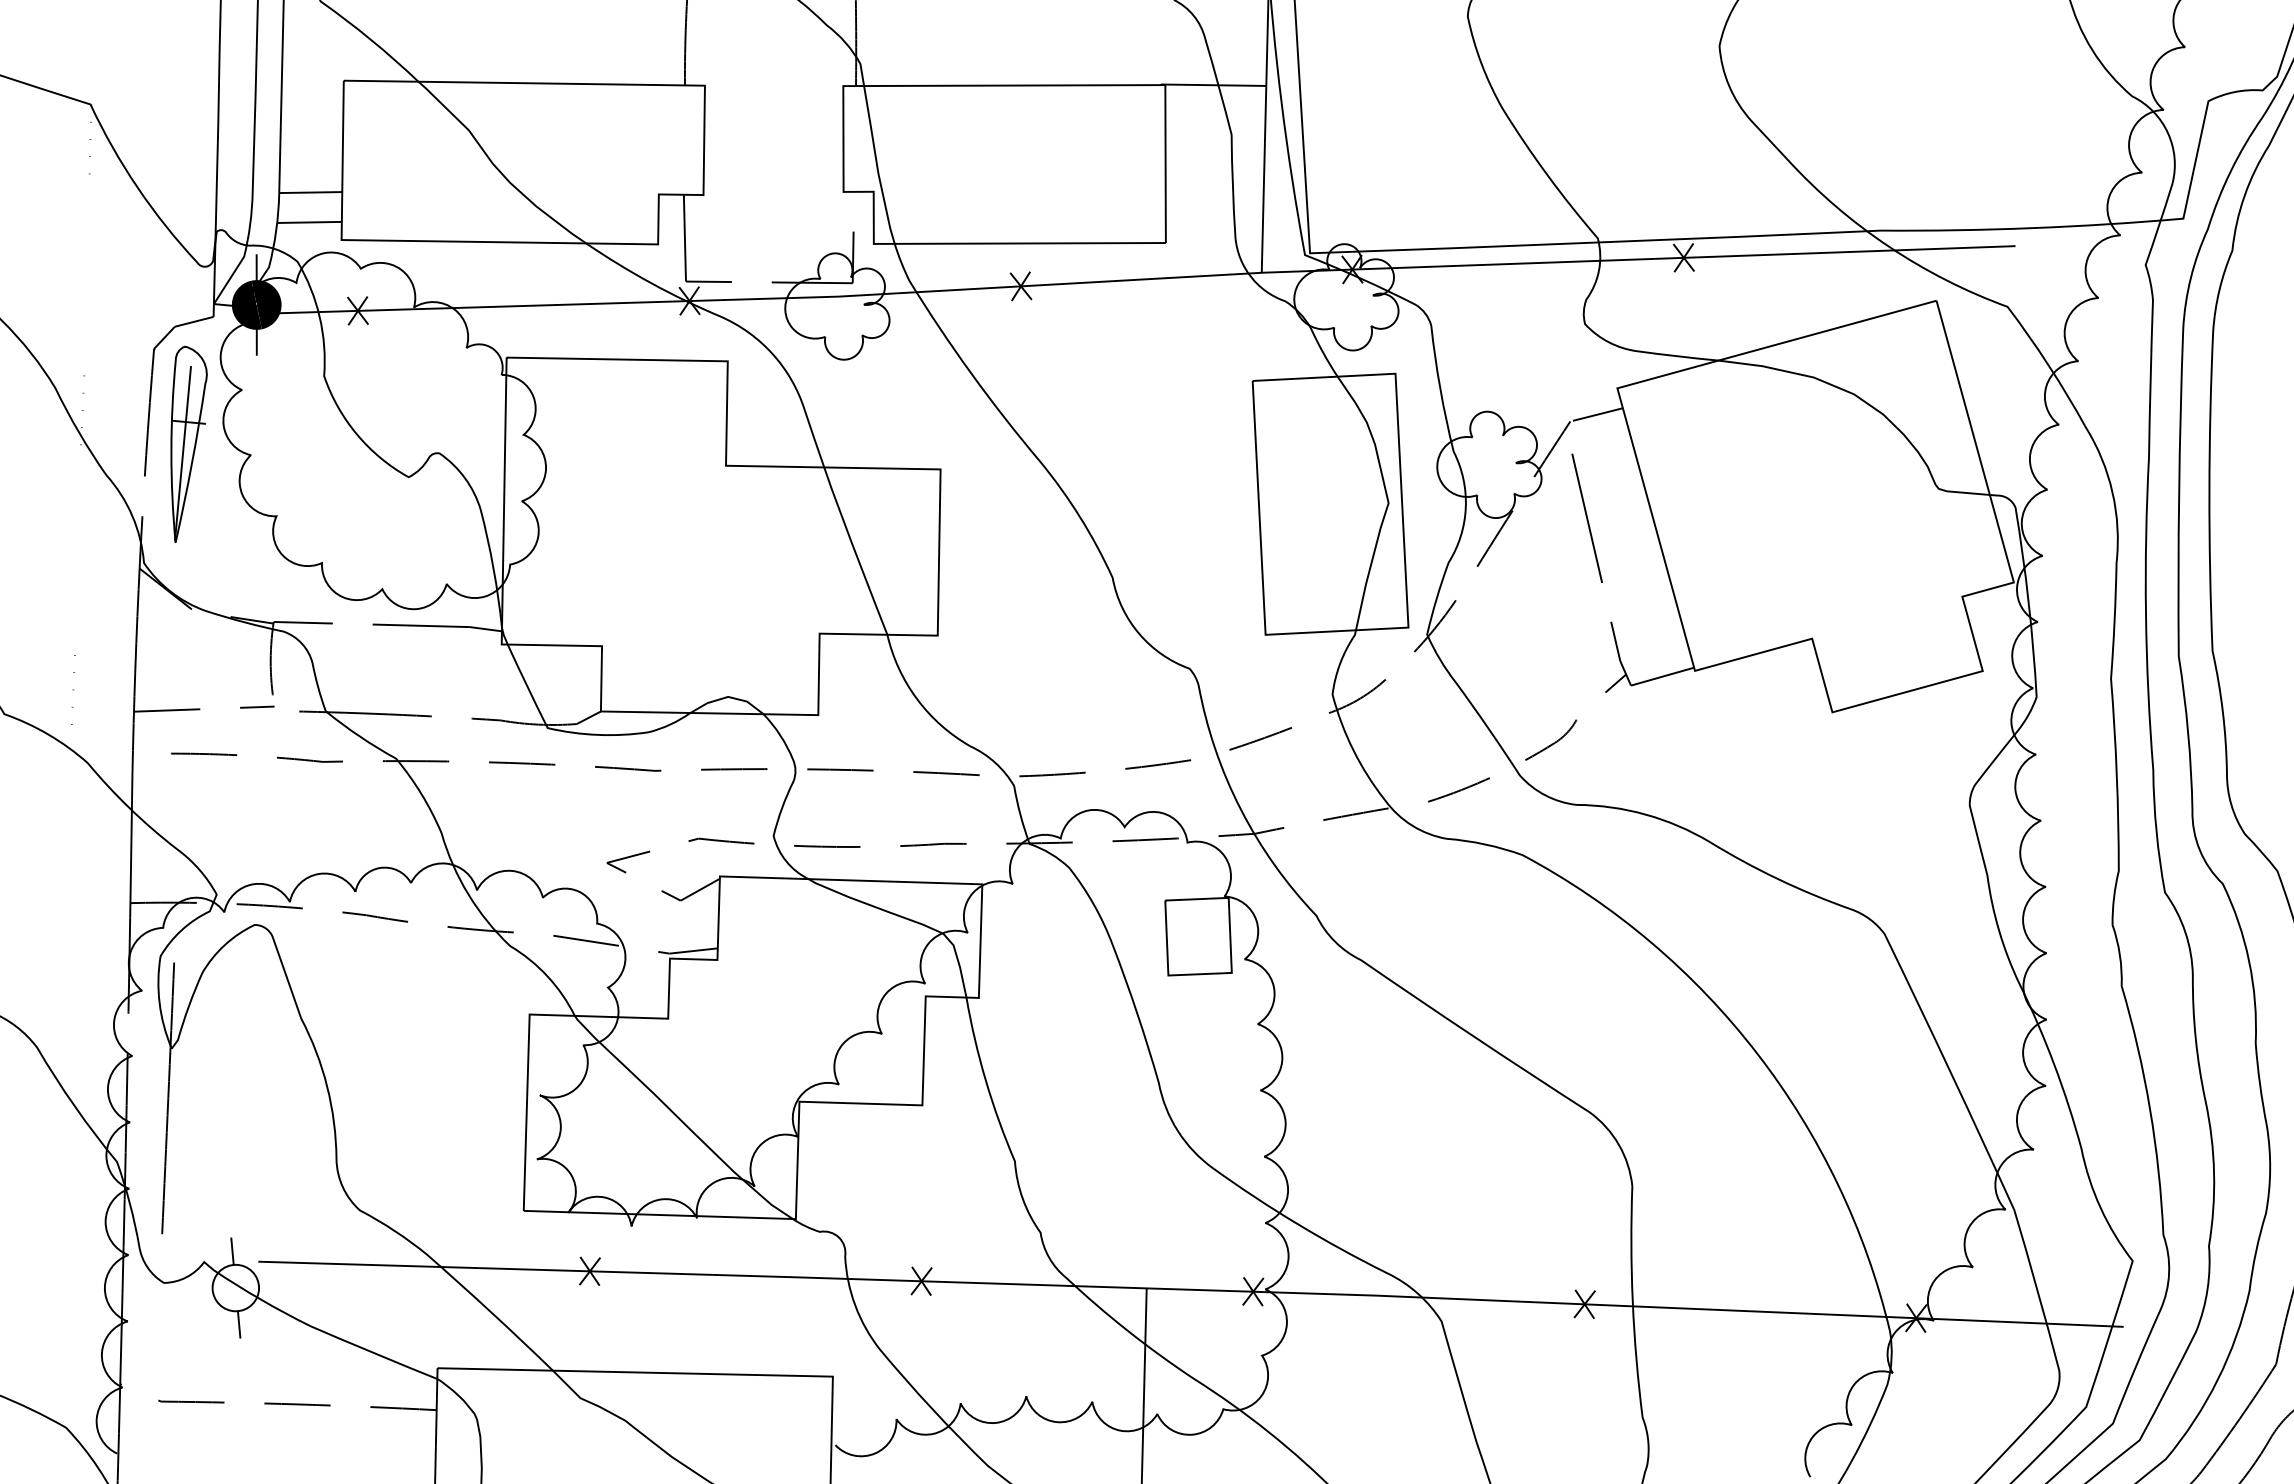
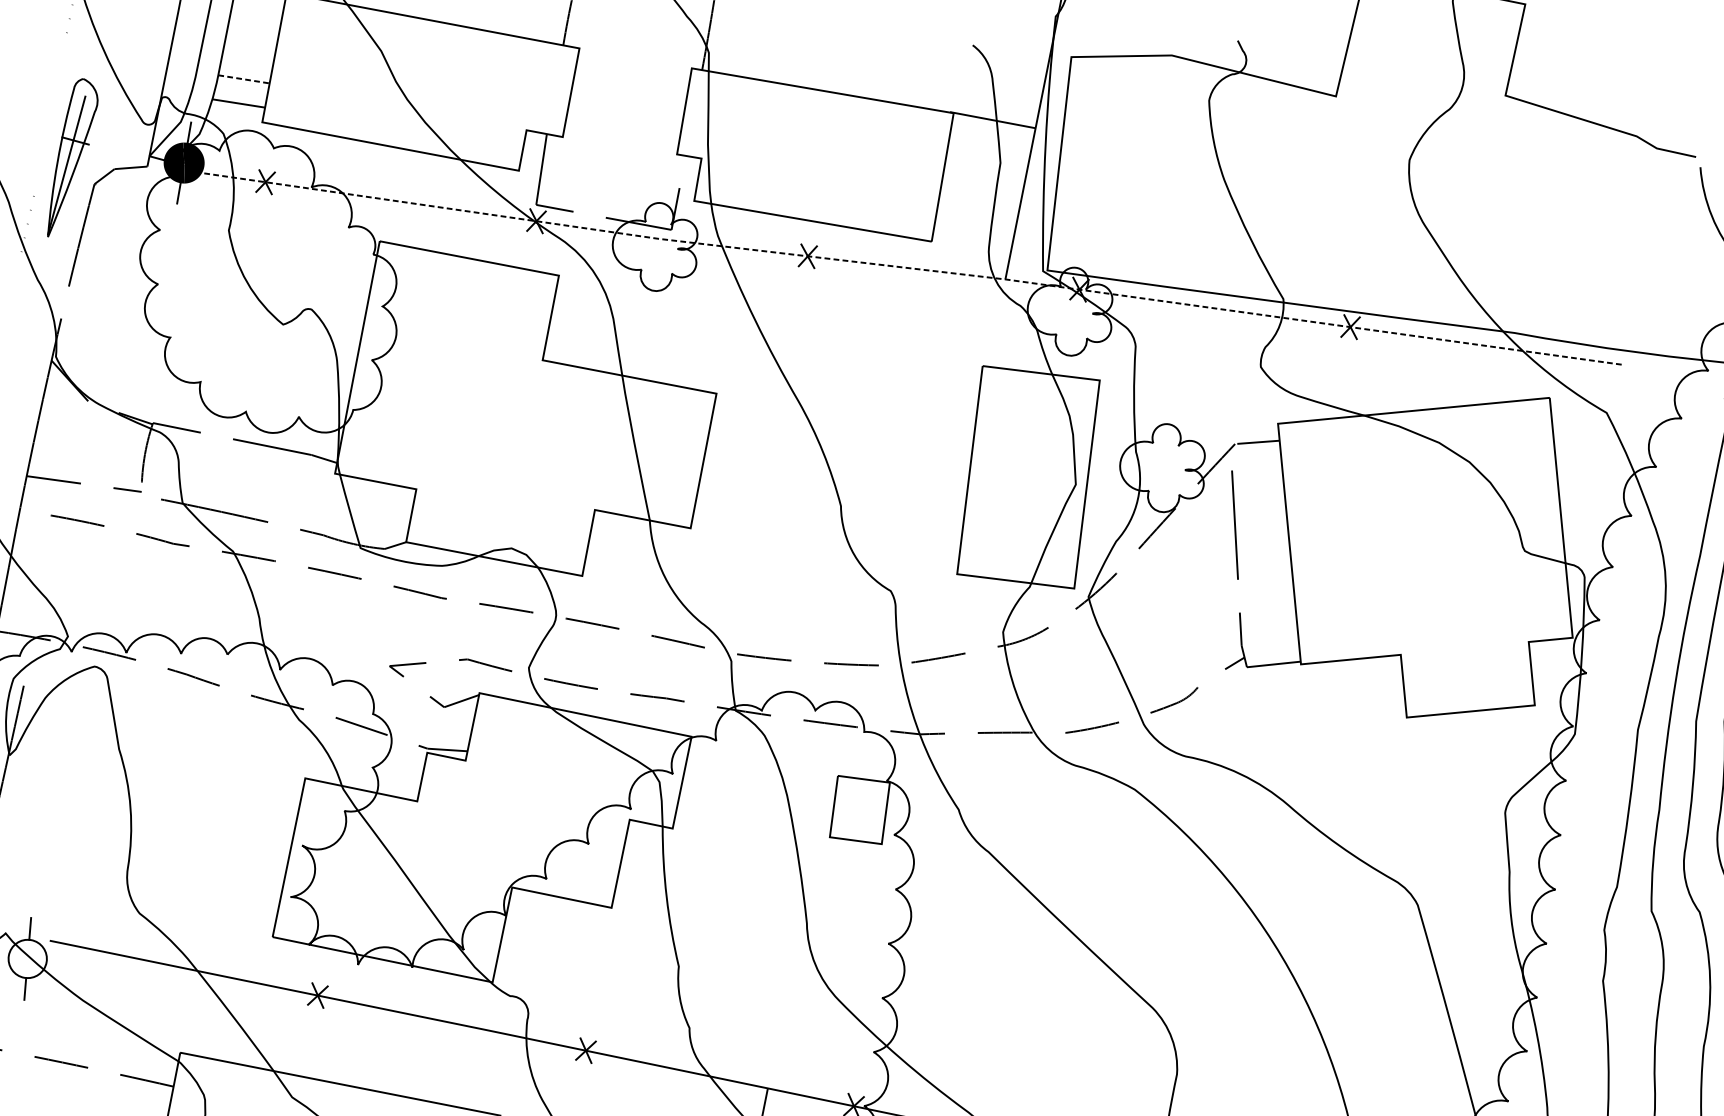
line: (310, 192) -> (243, 79), solid -> dashed
line: (1139, 279) -> (905, 267), solid -> dashed
part: (188, 443) -> (72, 158), moved

